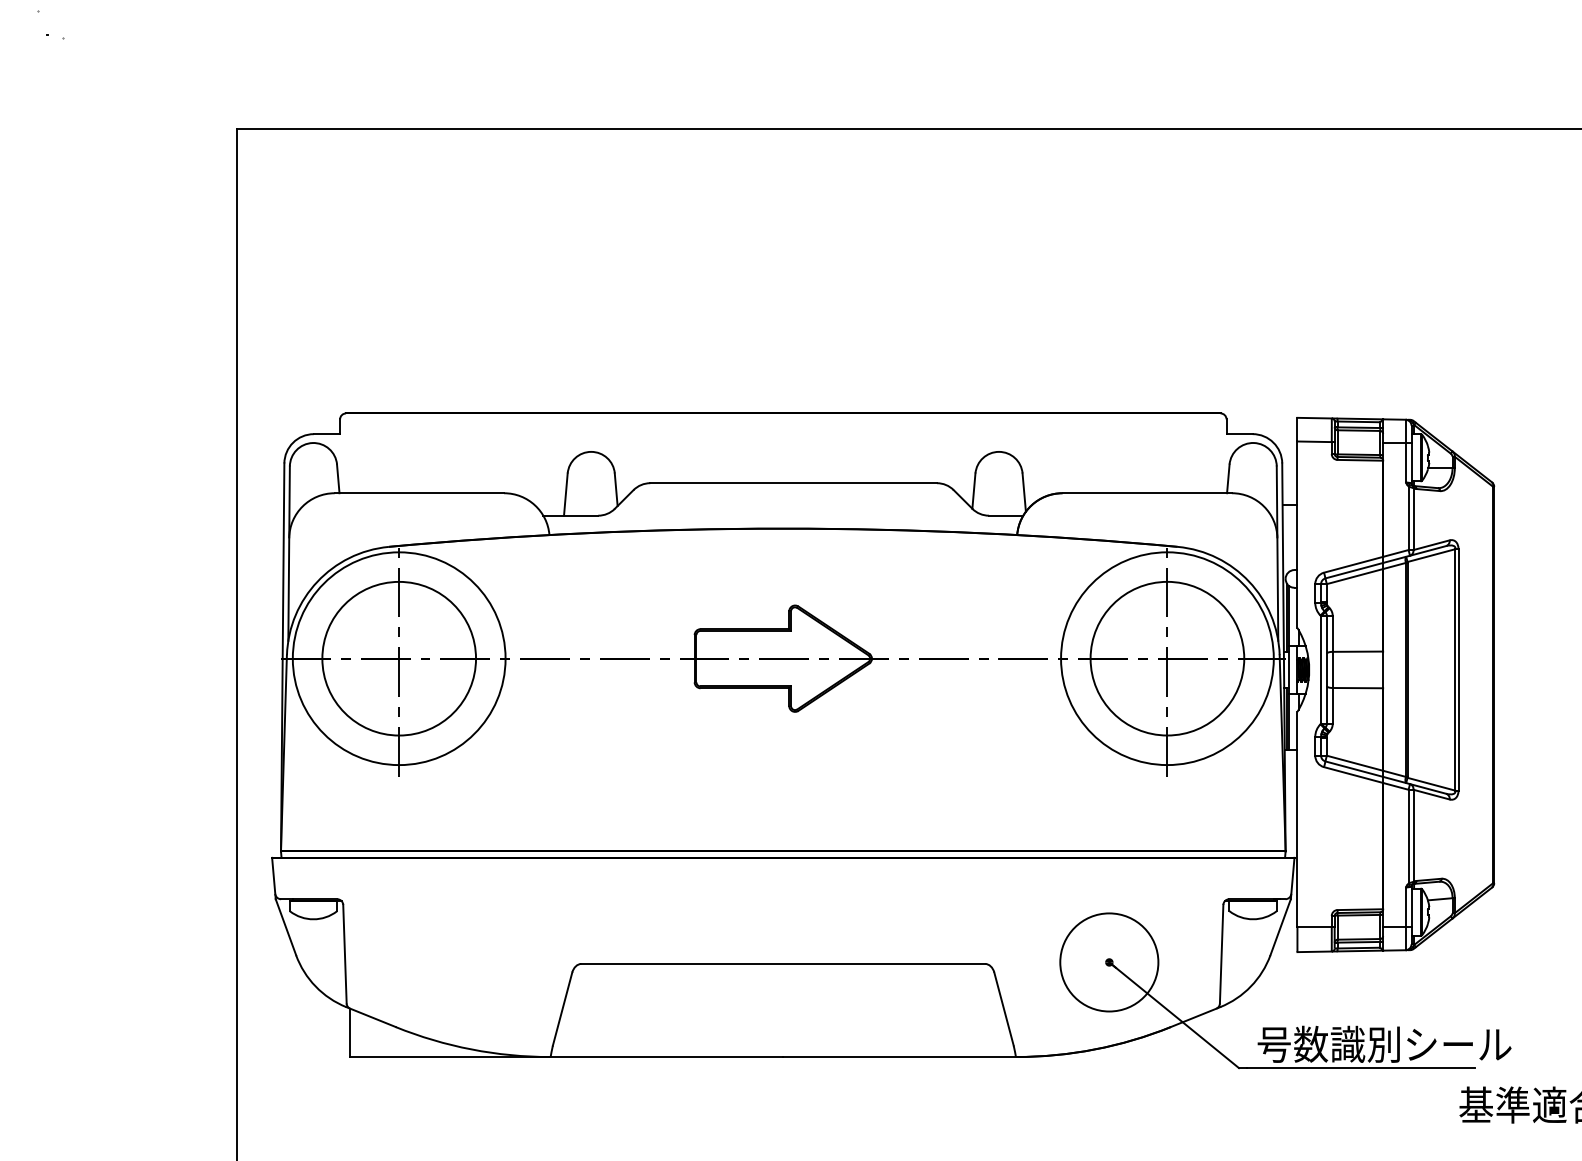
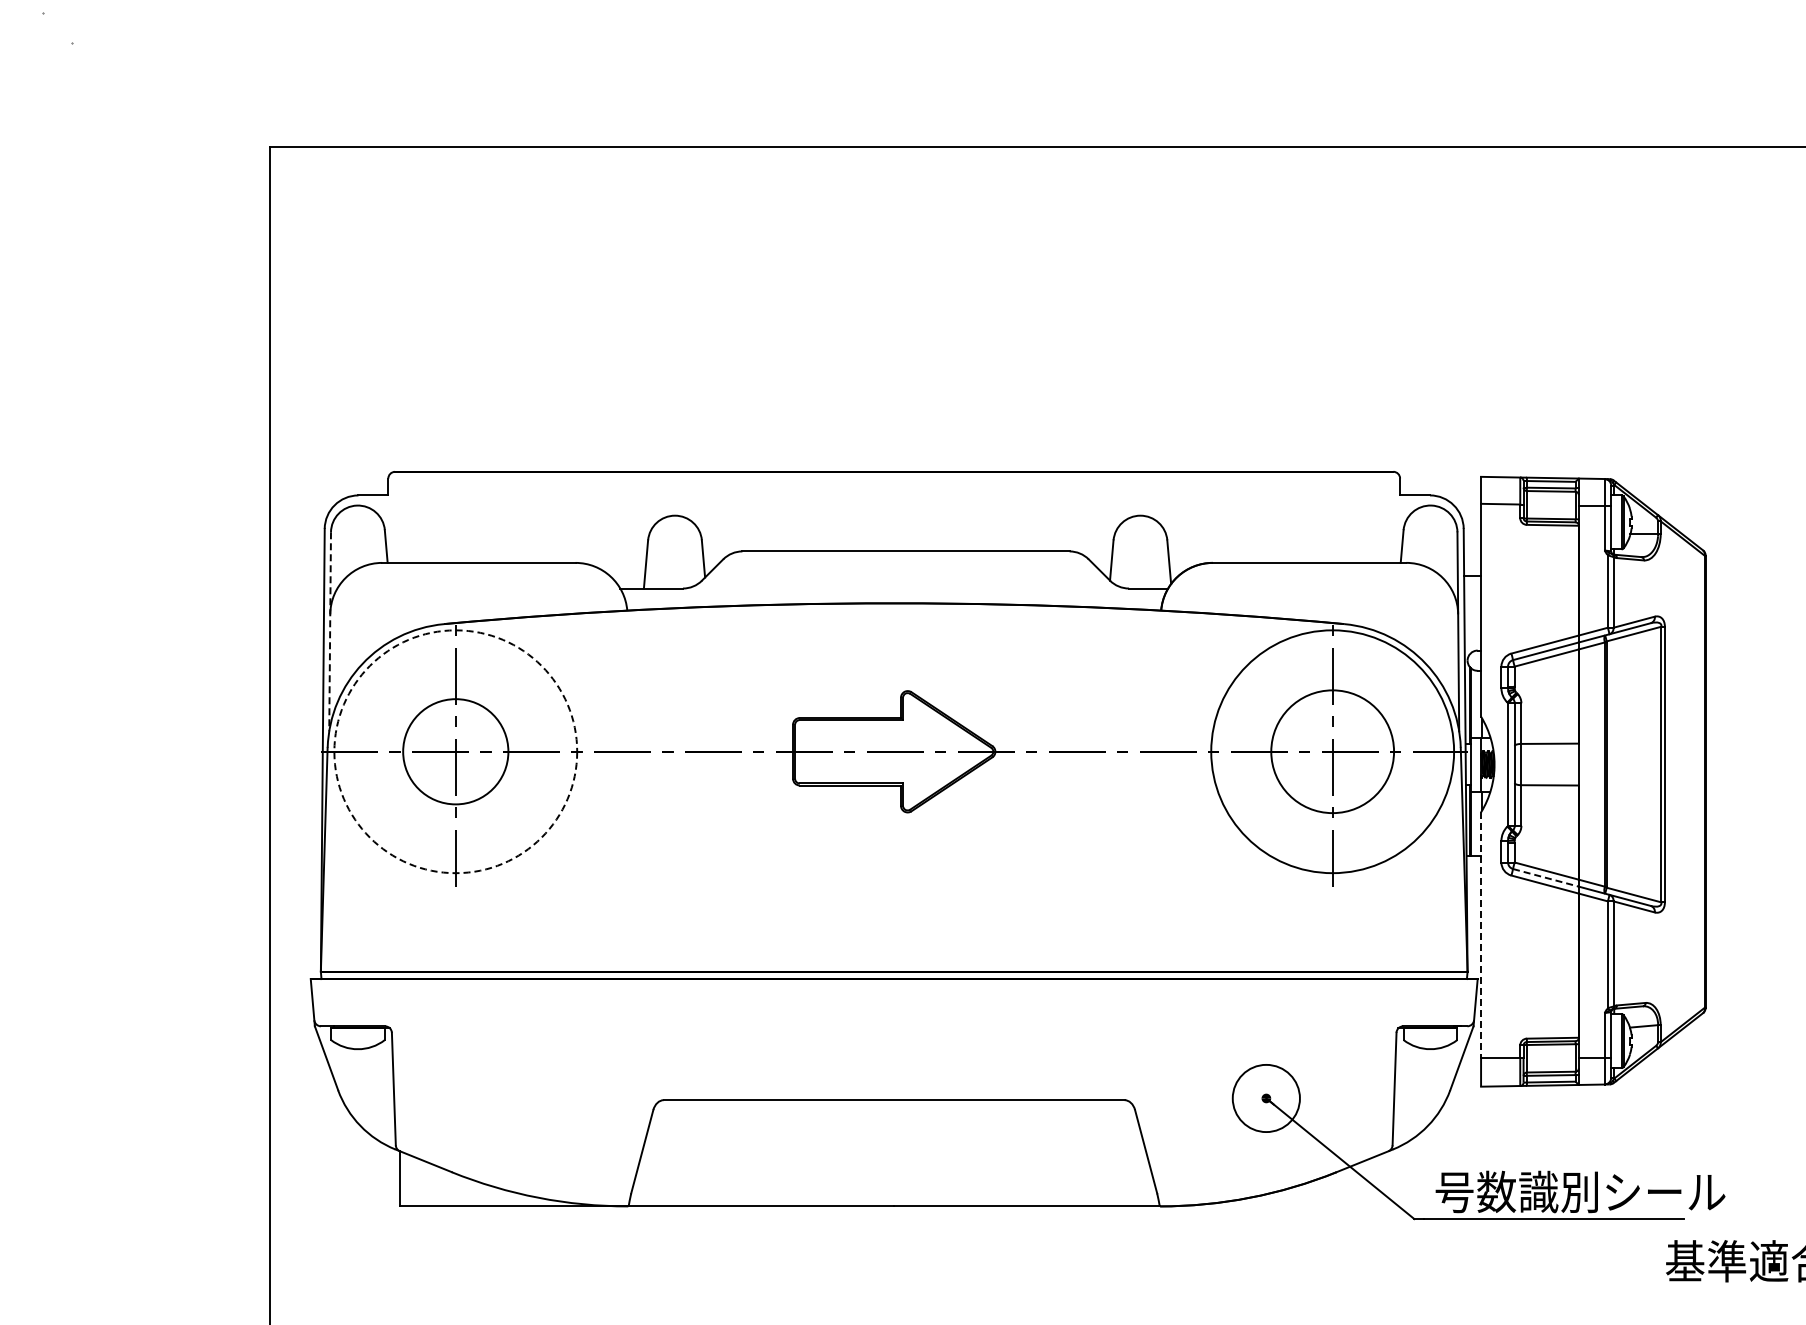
line: (289, 553) -> (330, 631), solid -> dashed
circle: (398, 658) -> (455, 751), size x0.6
circle: (398, 658) -> (455, 751), solid -> dashed
circle: (1167, 658) -> (1332, 751), size x0.7
line: (1354, 768) -> (1546, 877), solid -> dashed
line: (1297, 819) -> (1481, 935), solid -> dashed
circle: (1109, 962) -> (1266, 1098), size x0.6

